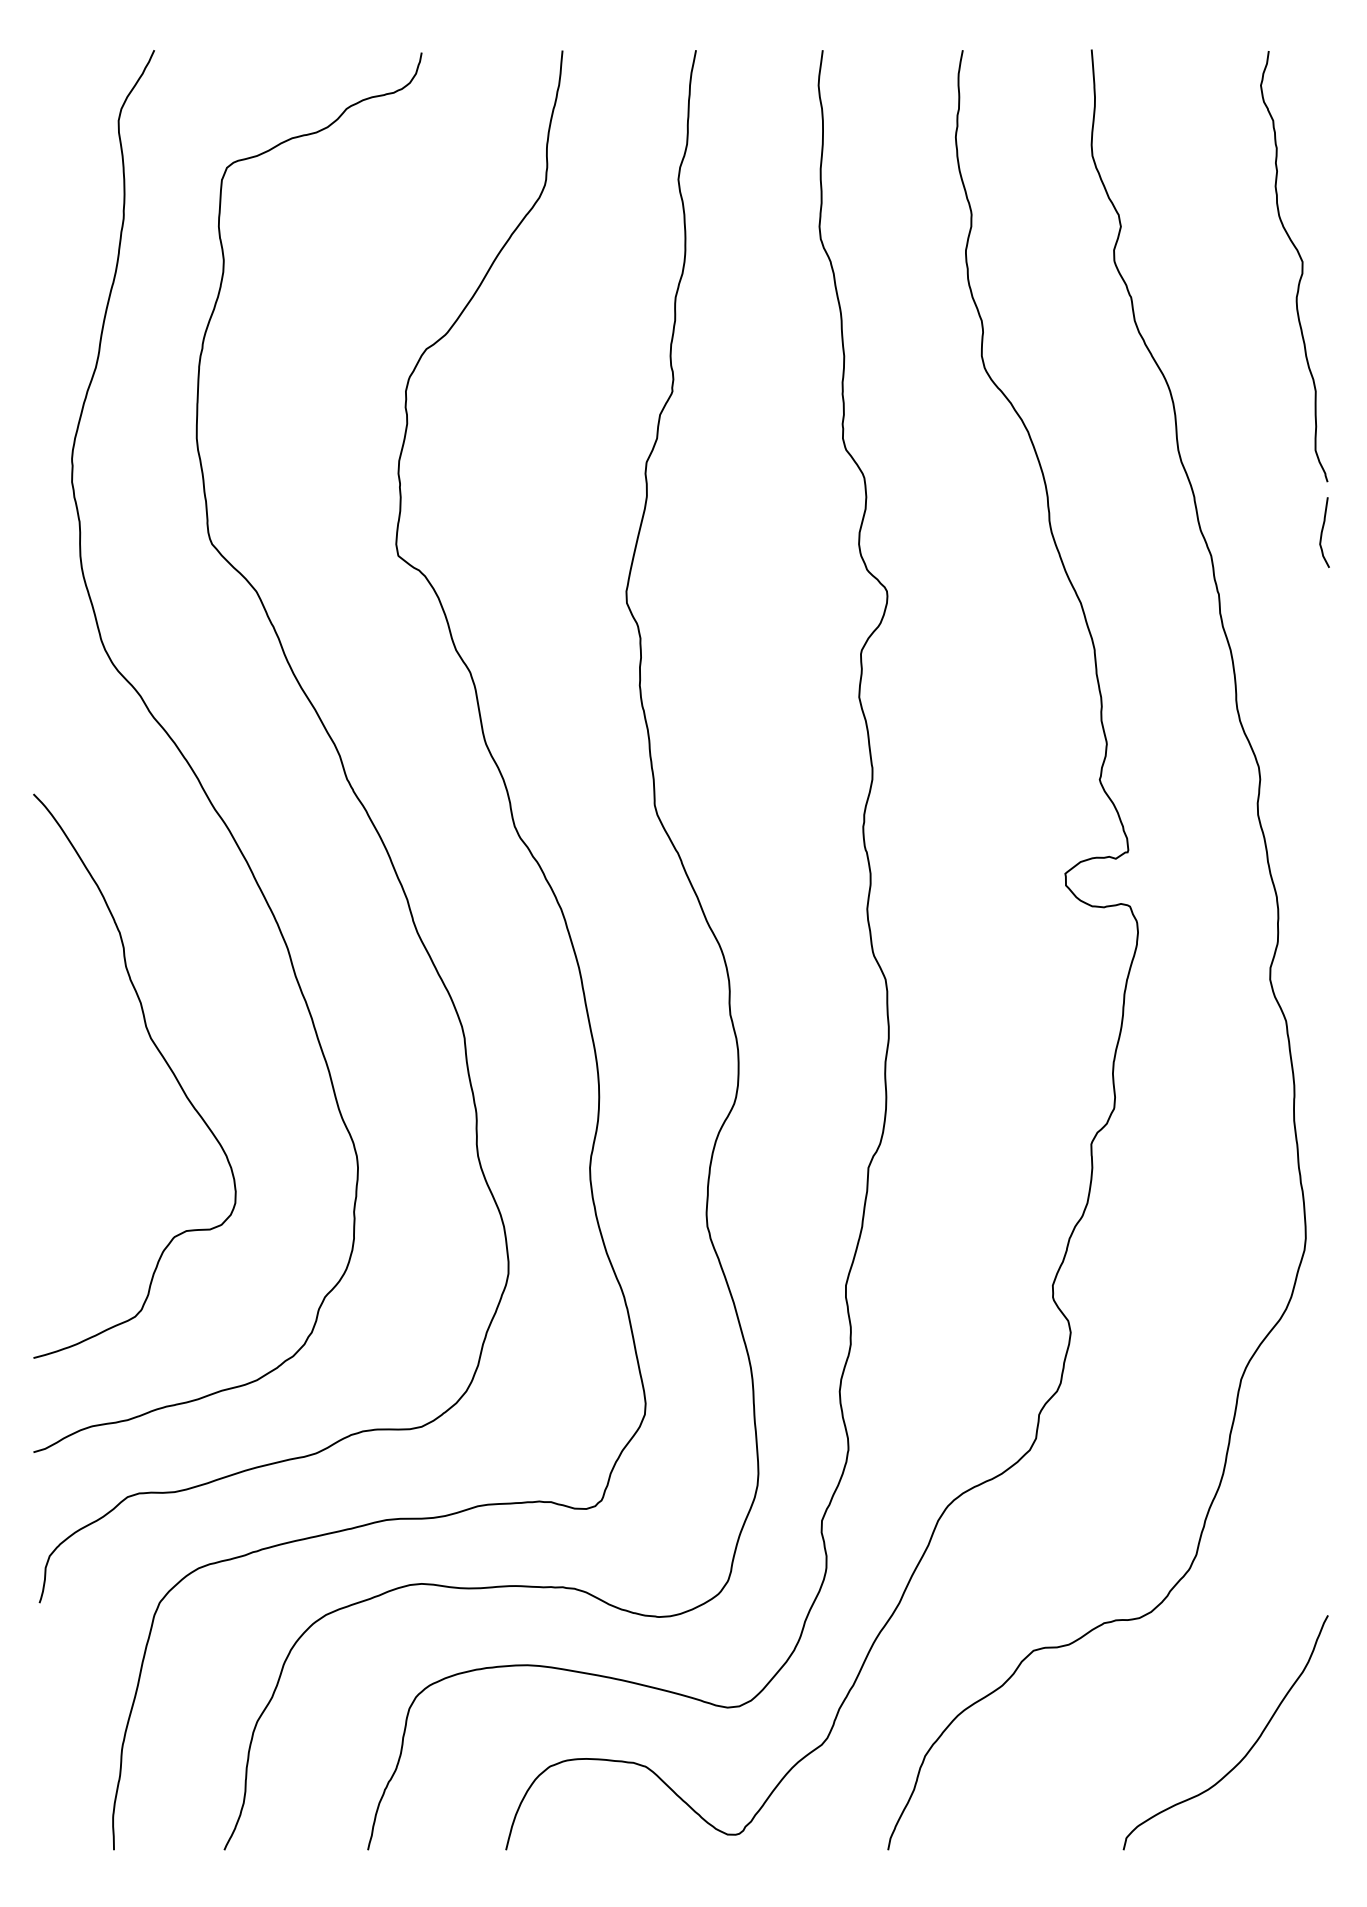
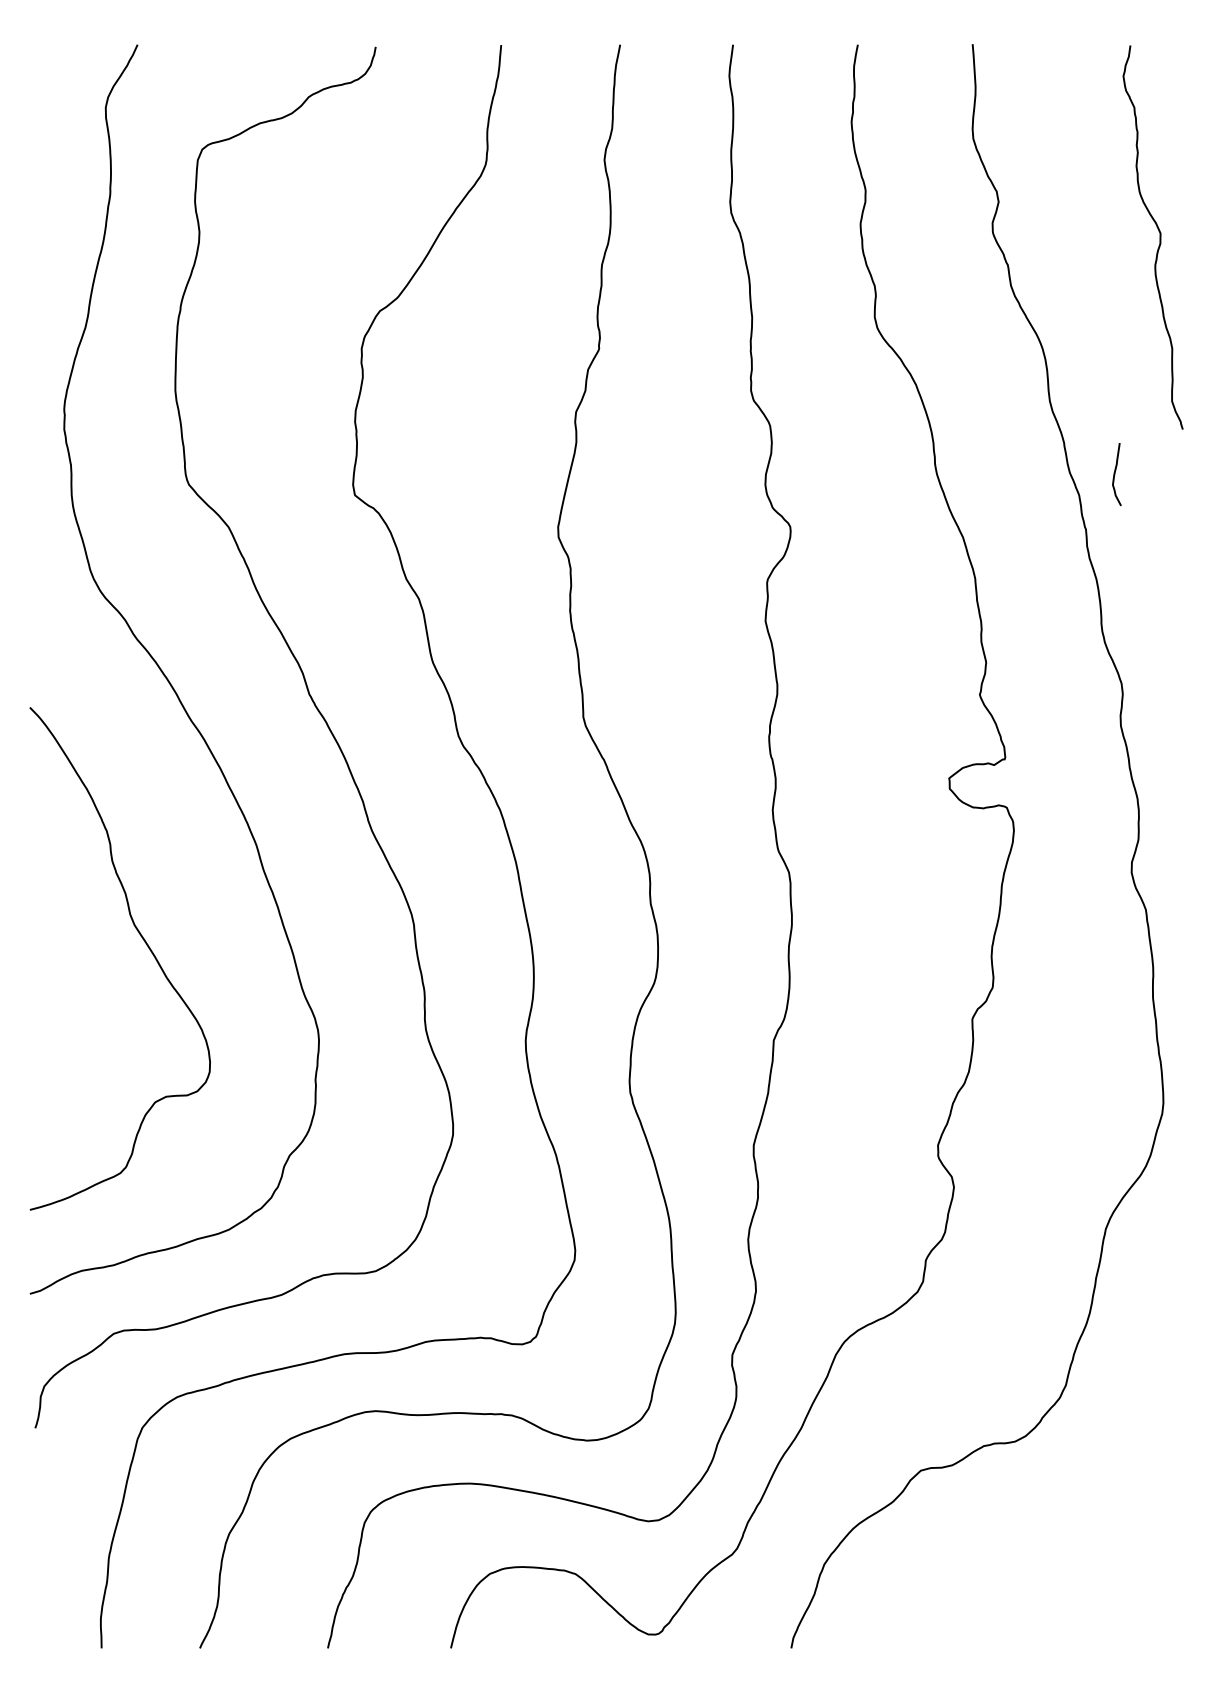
curve: (1322, 532) -> (1115, 474), moved
curve: (1247, 1751) -> (1111, 1560), removed

